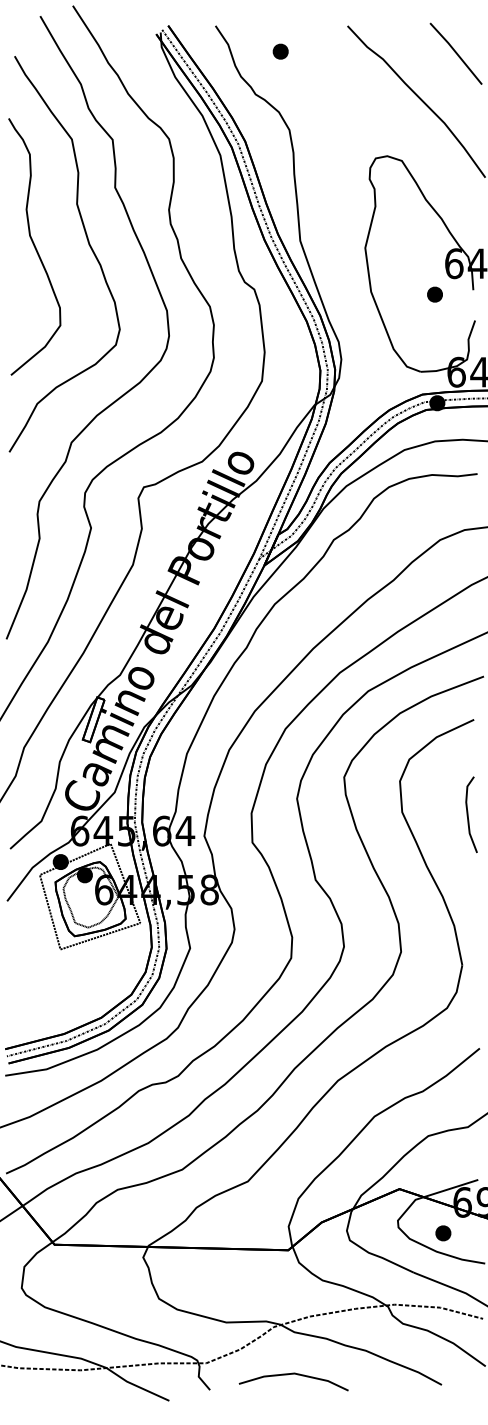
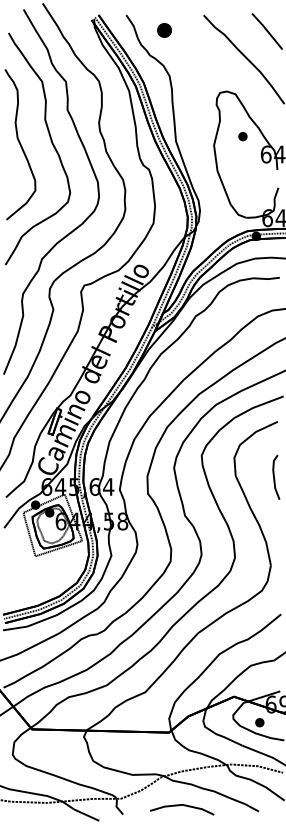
part: (280, 50) -> (164, 29), size x1.6
part: (434, 294) -> (242, 136), moved
line: (297, 1376) -> (184, 806), moved

